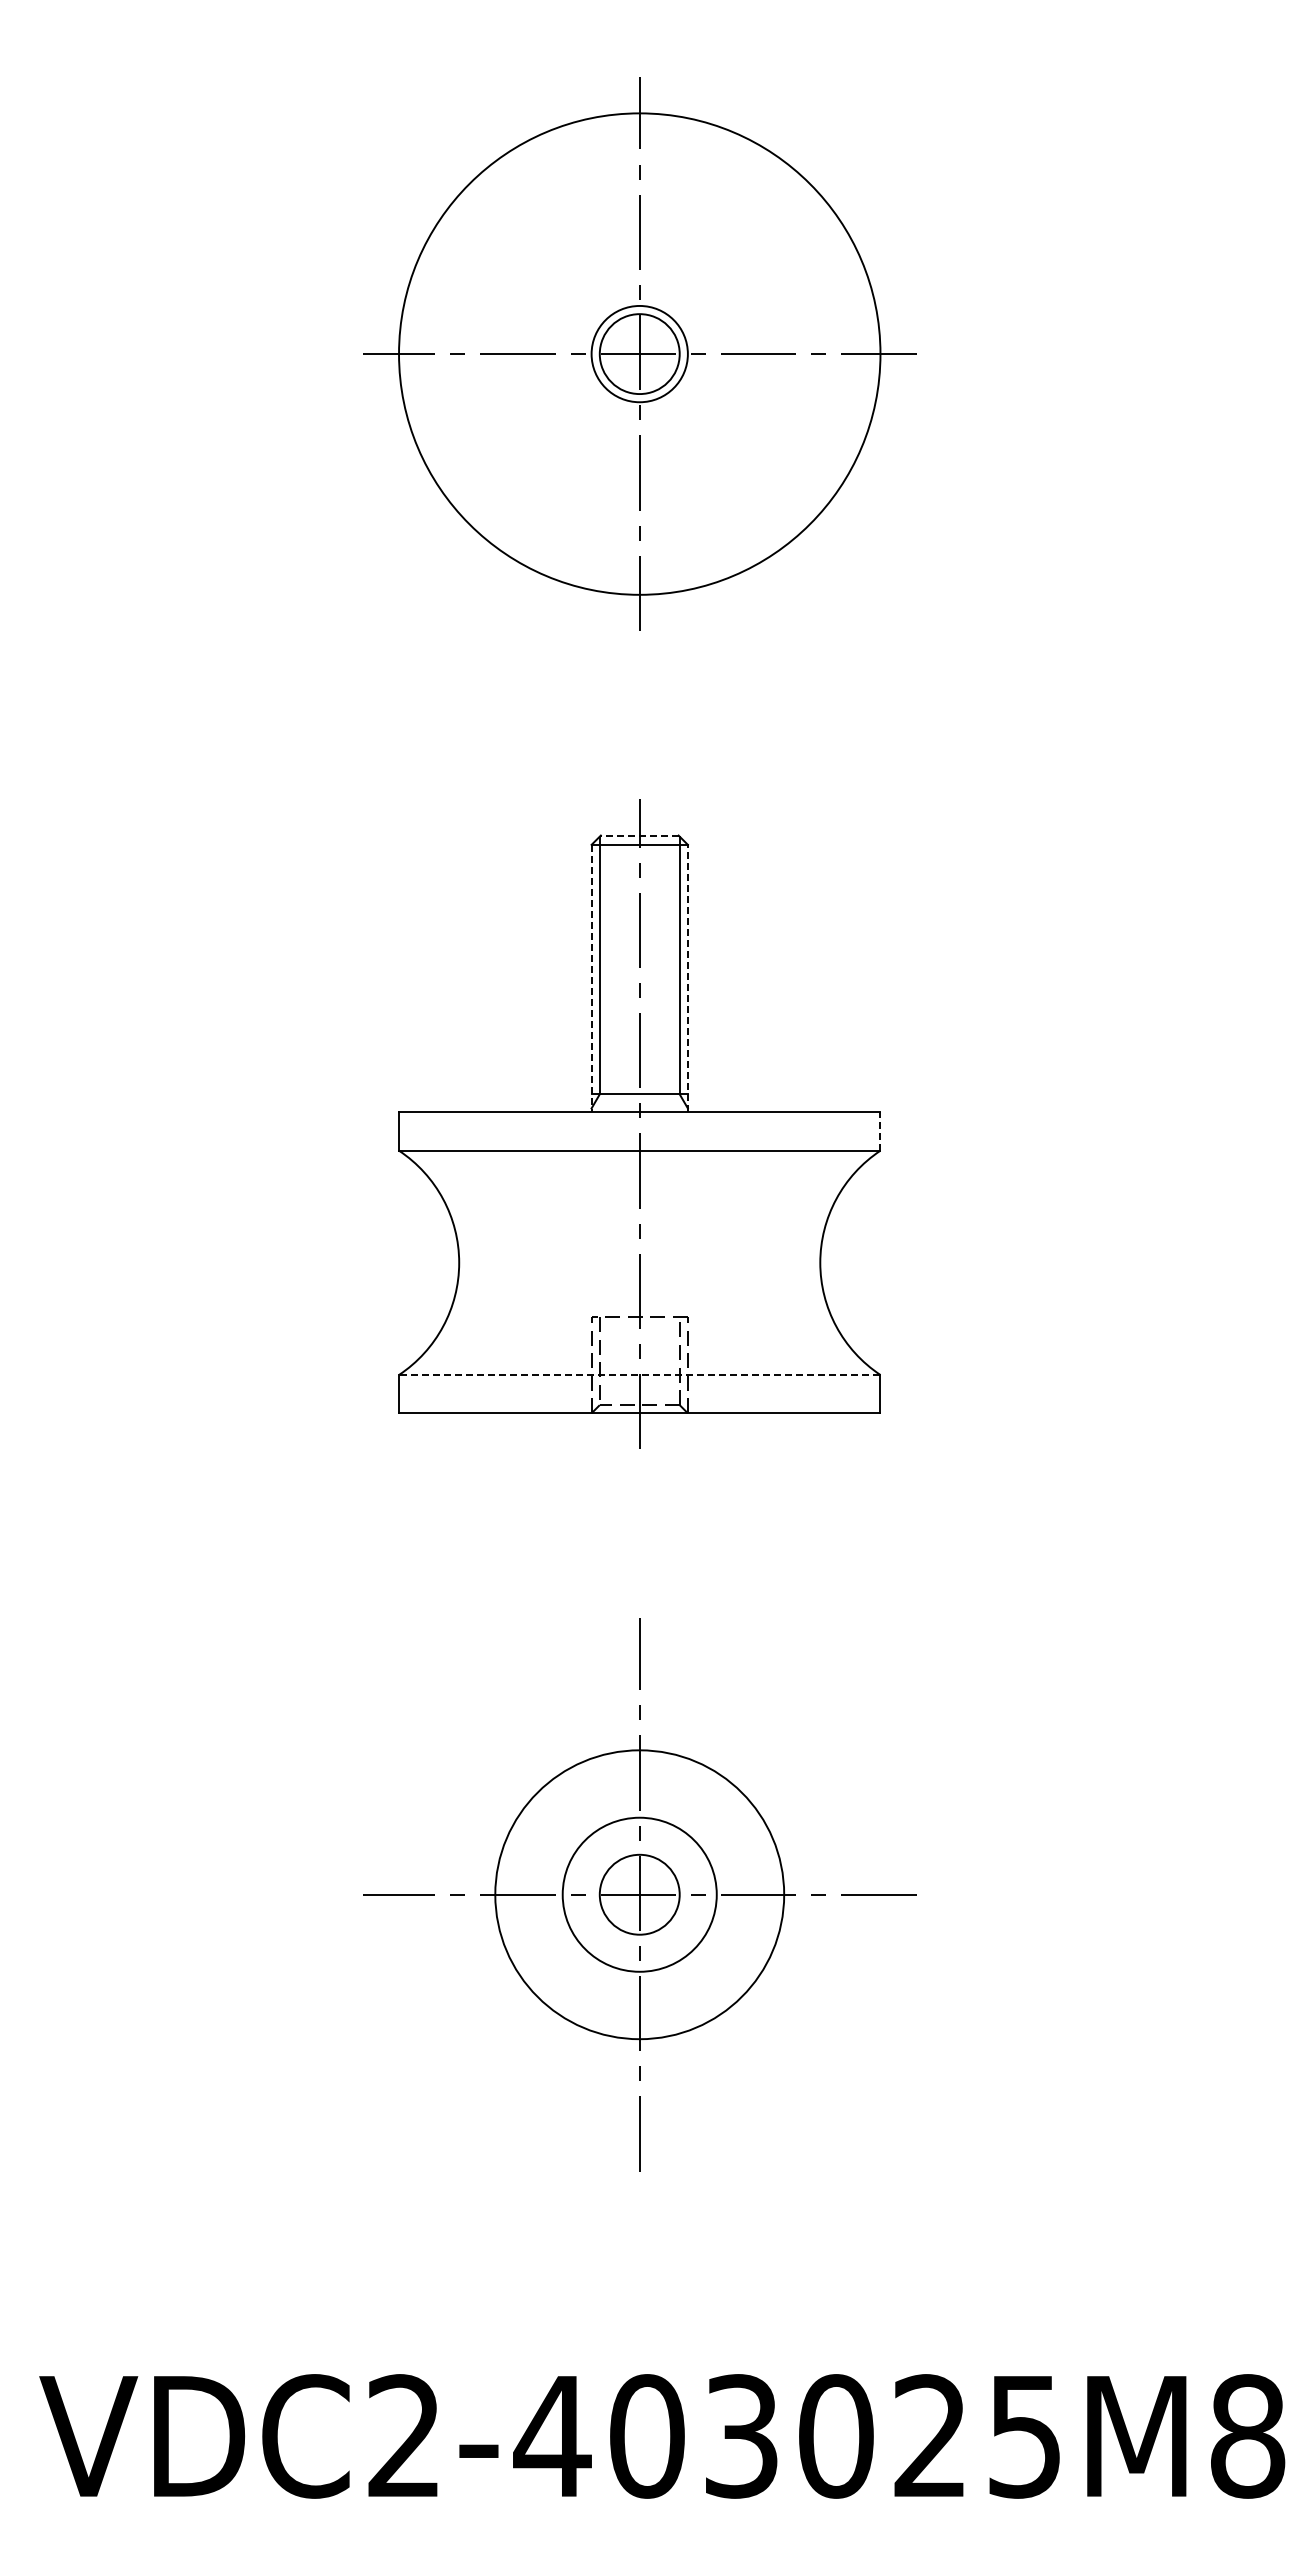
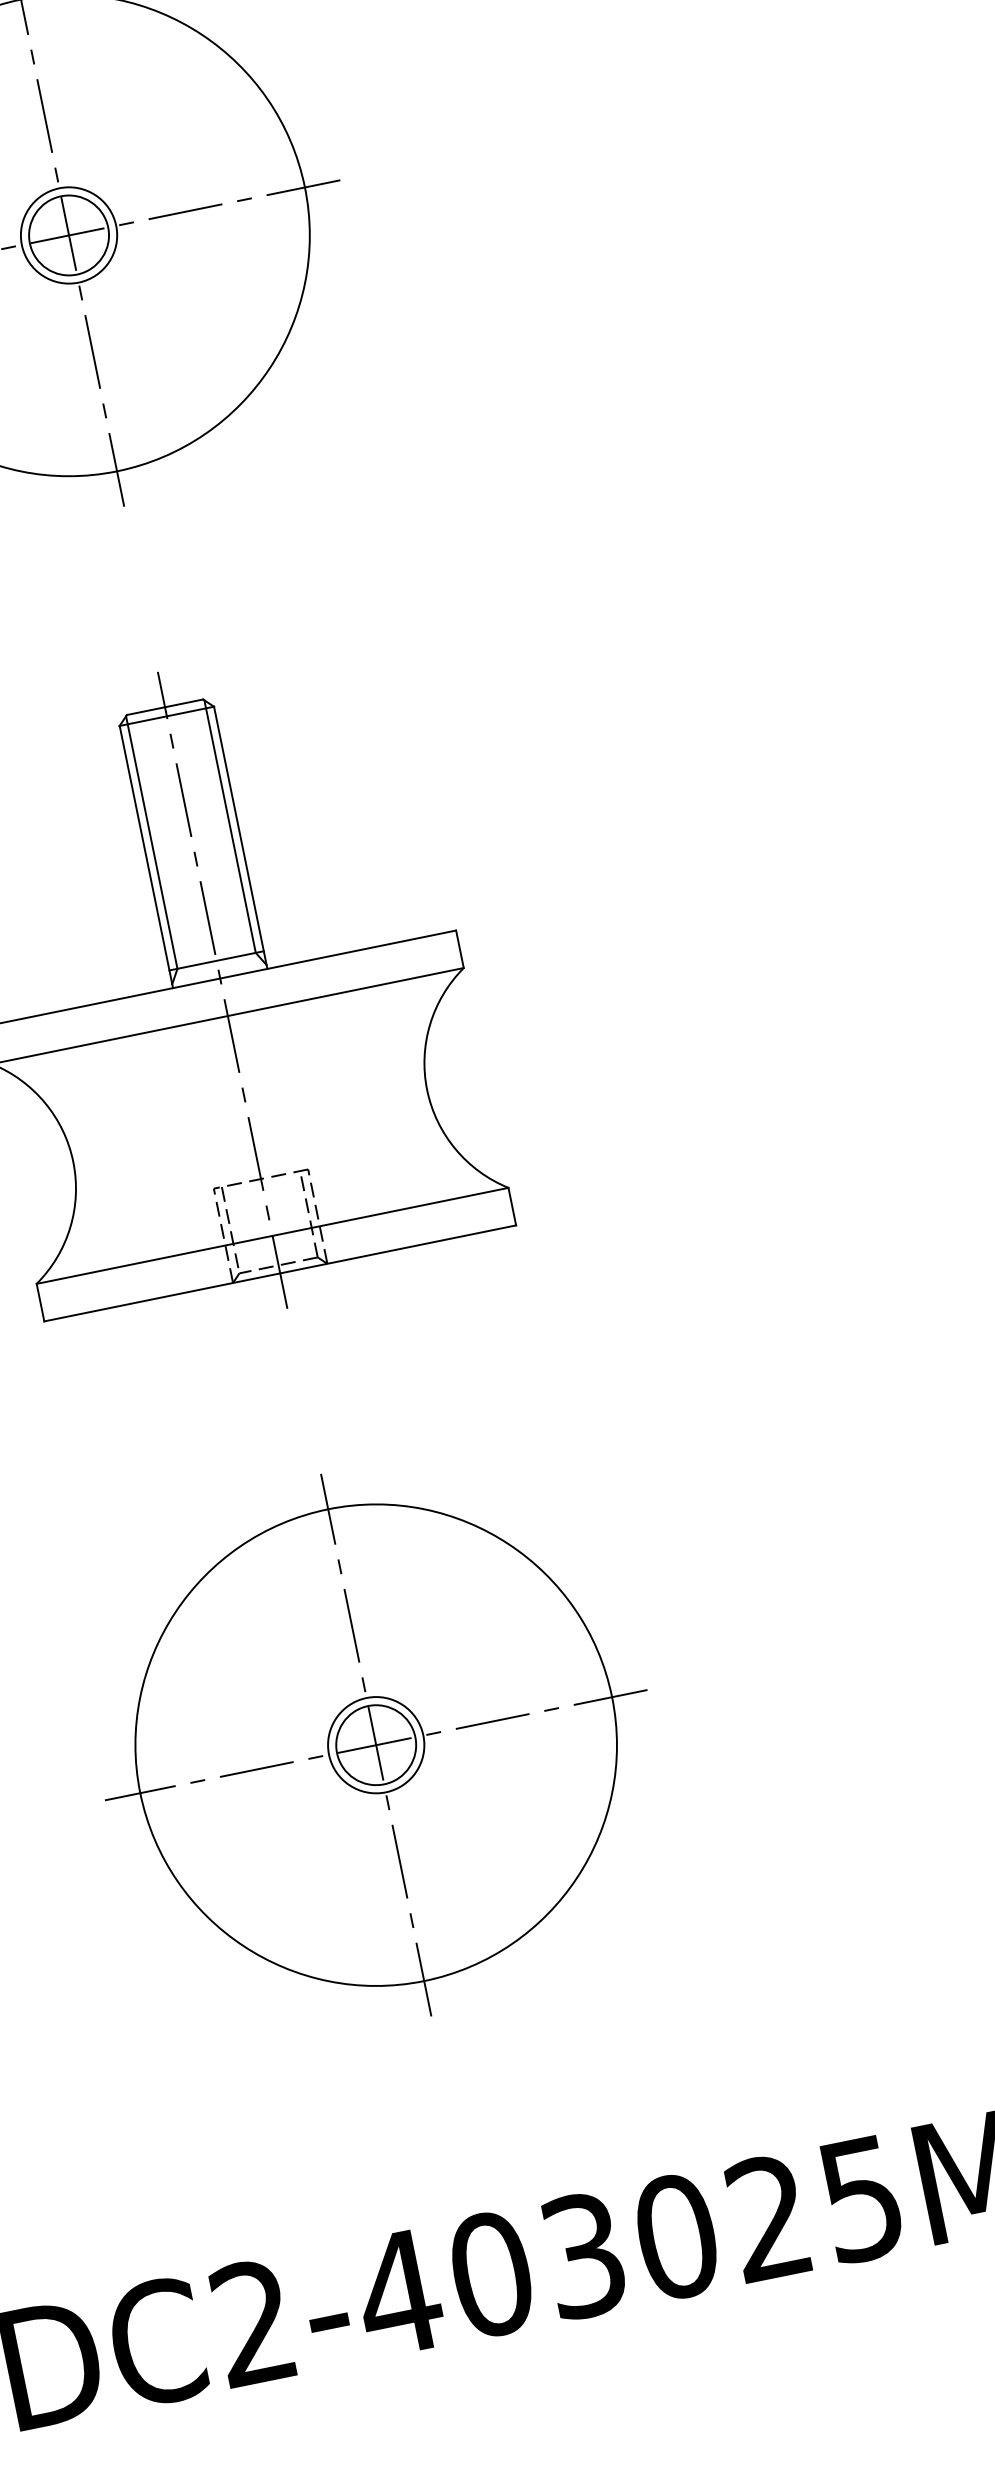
line: (639, 835) -> (164, 707), dashed -> solid
line: (591, 978) -> (146, 856), dashed -> solid
line: (687, 978) -> (240, 837), dashed -> solid
line: (880, 1131) -> (459, 949), dashed -> solid
line: (639, 1375) -> (272, 1236), dashed -> solid
circle: (639, 1894) -> (375, 1744), size x0.62
circle: (639, 1894) -> (375, 1744), size x1.67

